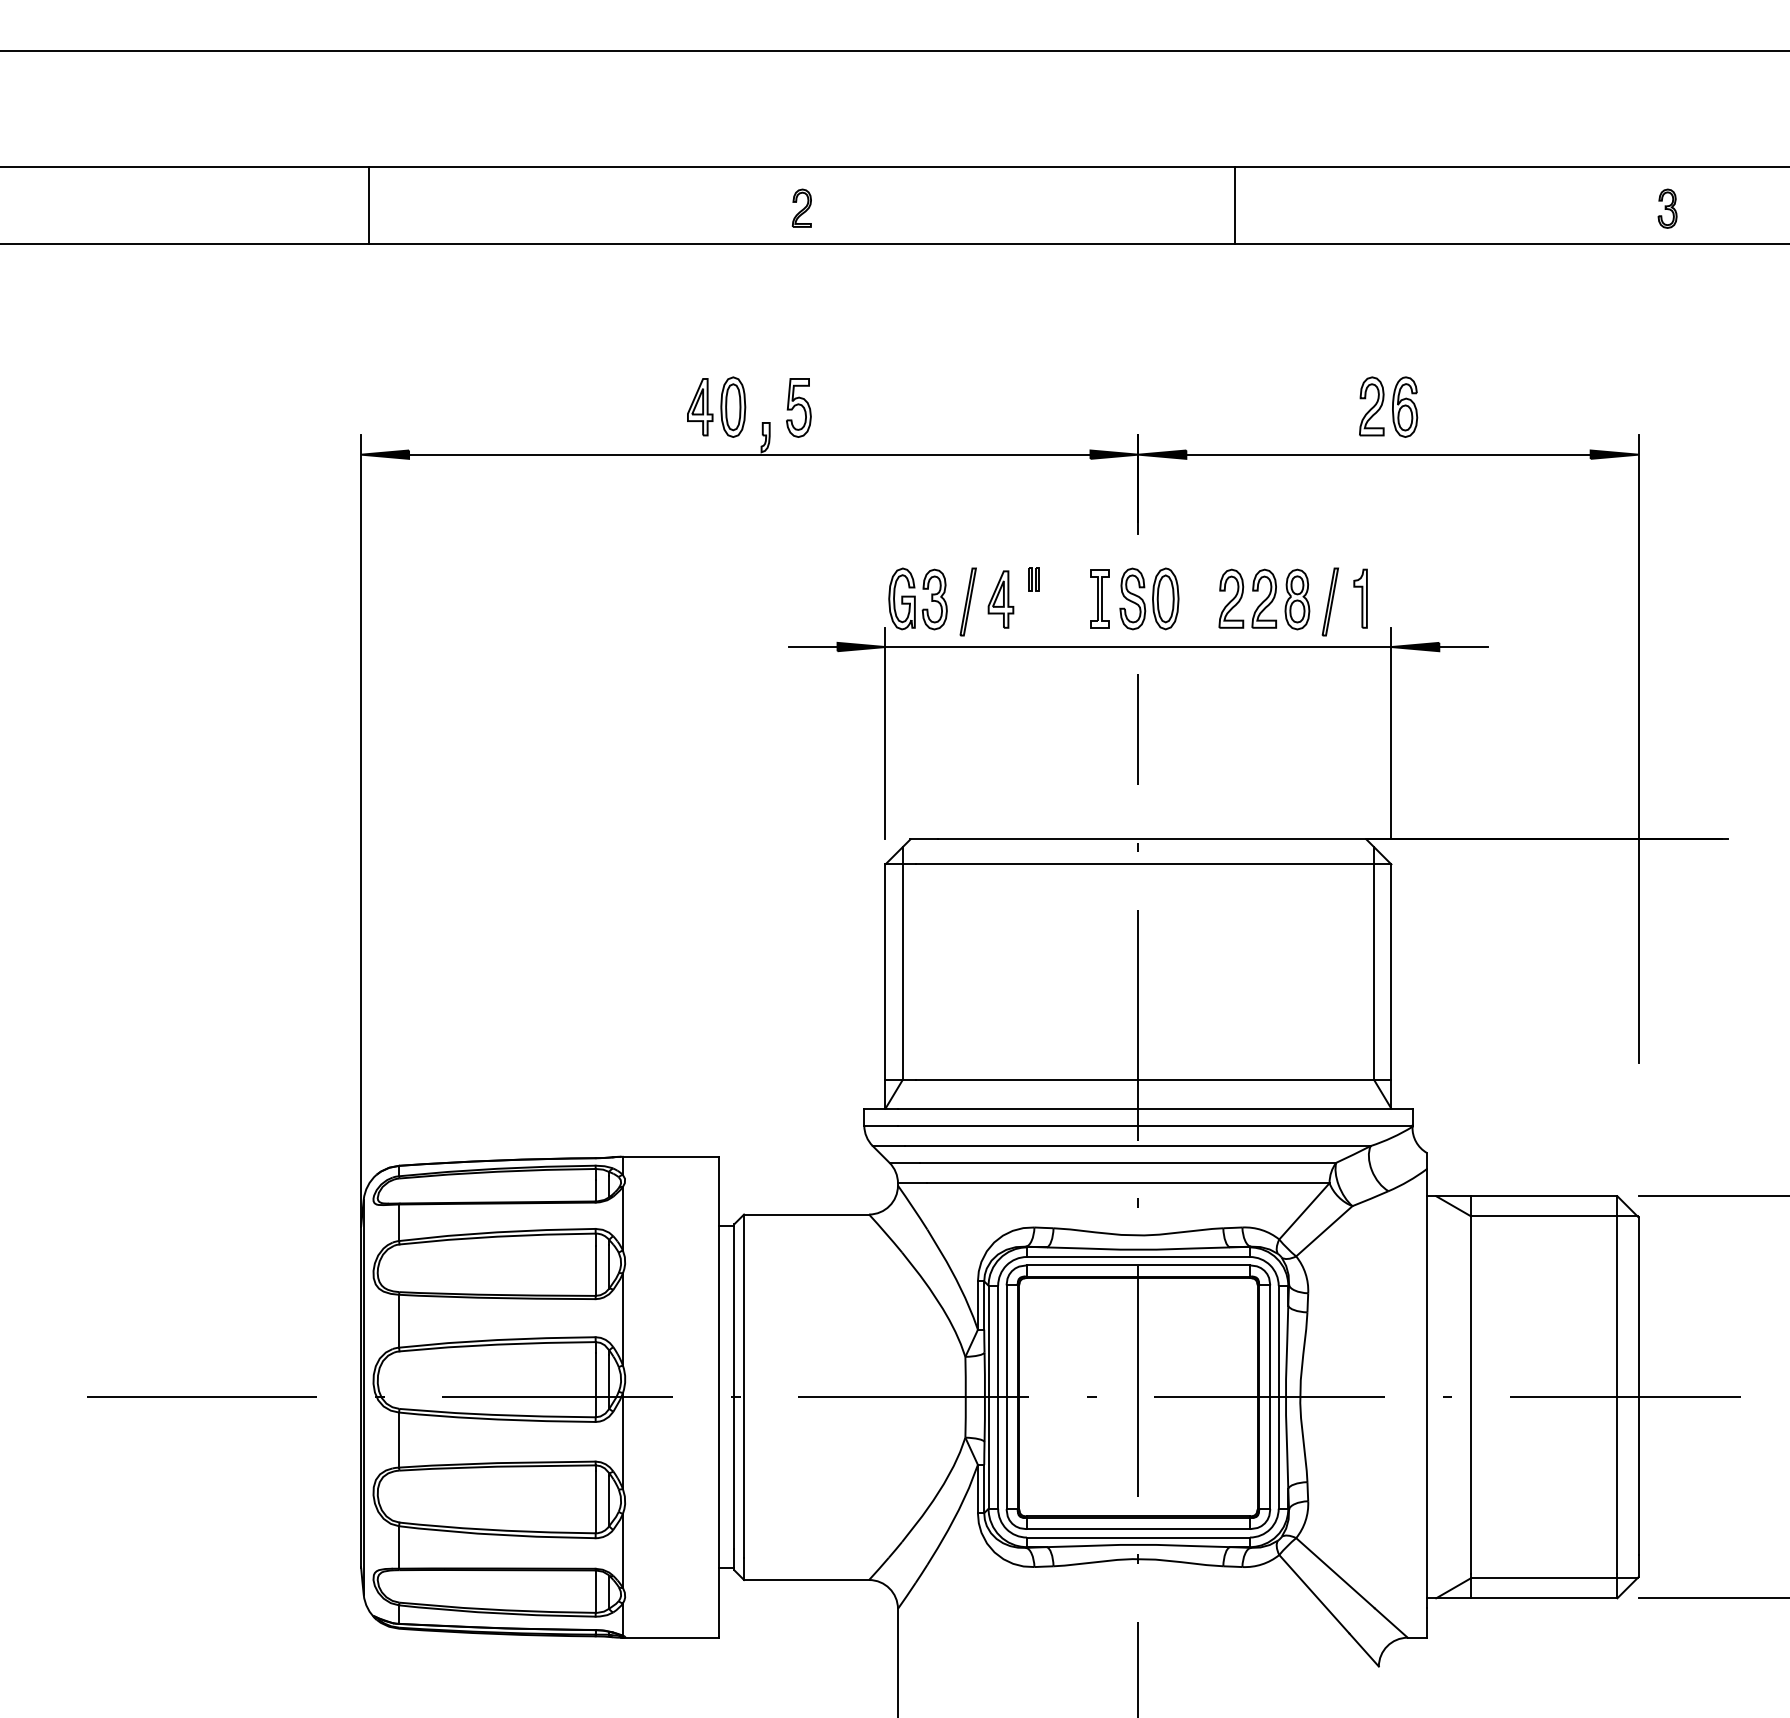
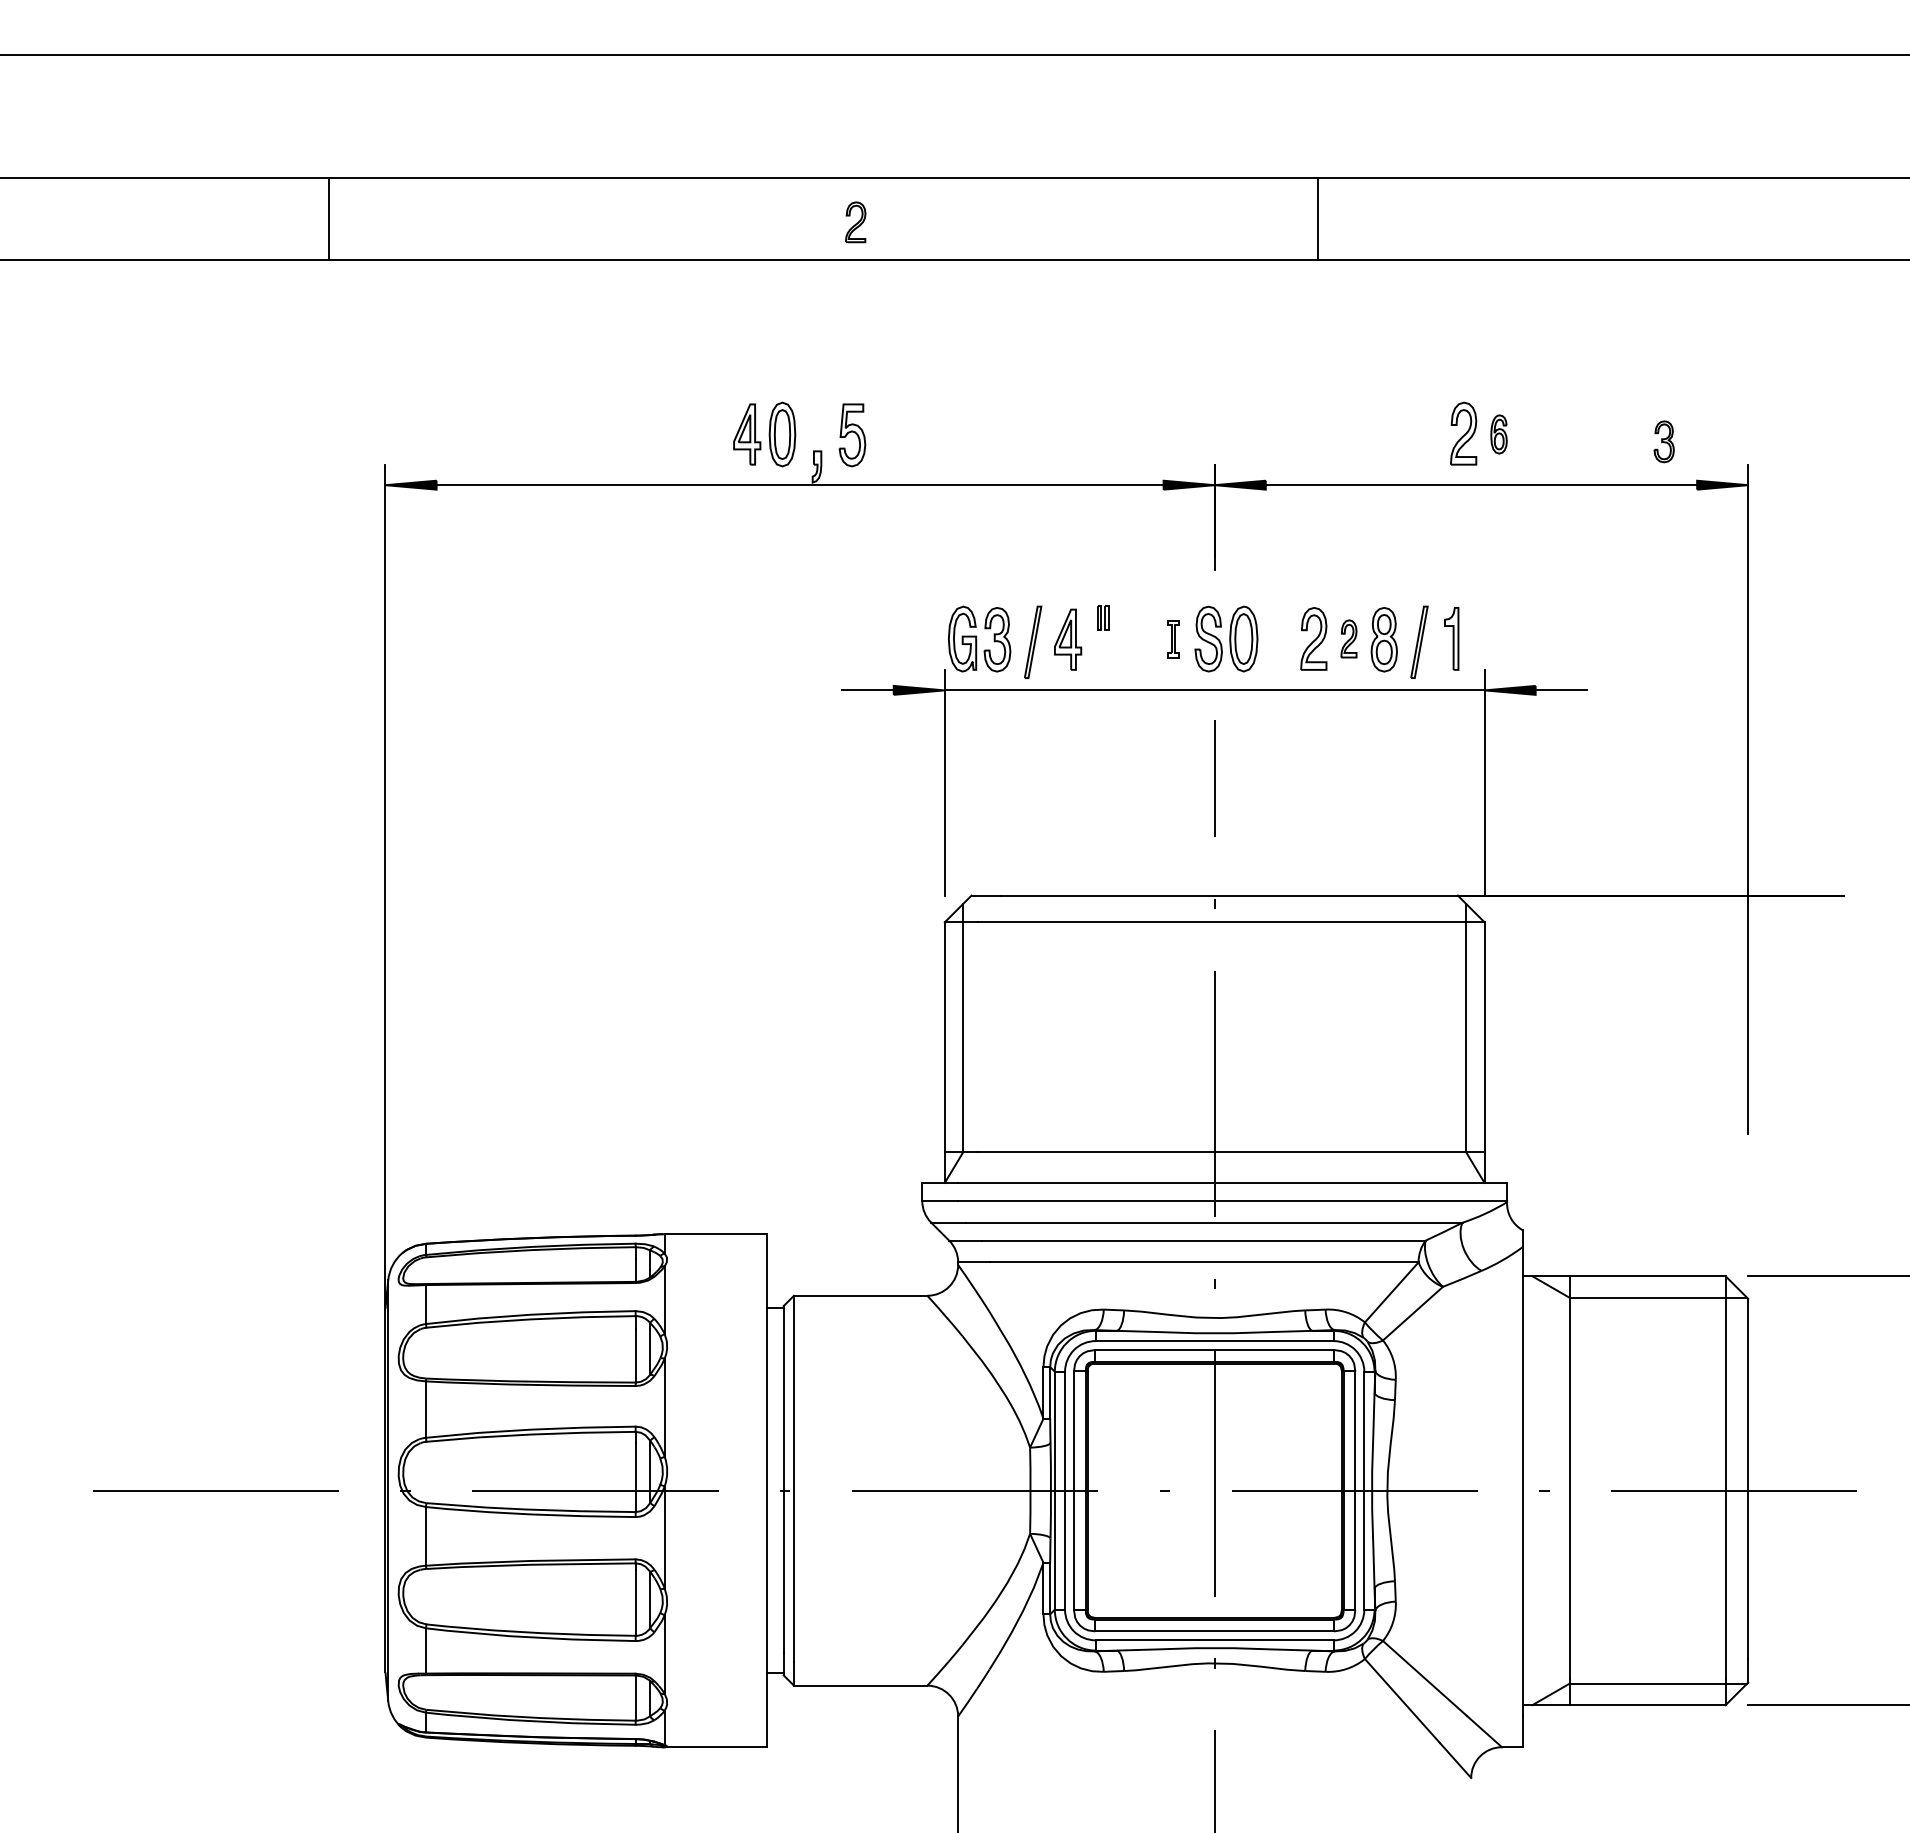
line: (369, 205) -> (329, 219), moved
part: (1666, 208) -> (1663, 441), moved
part: (1404, 407) -> (1498, 434), size x0.6
part: (1099, 598) -> (1173, 638), size x0.6
part: (1263, 598) -> (1348, 638), size x0.6

